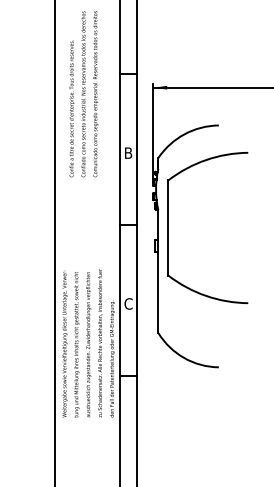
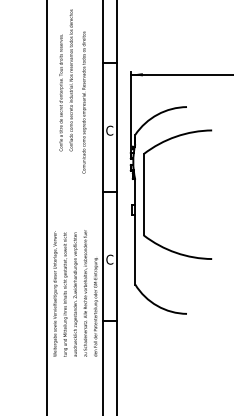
text: (95, 94) -> (84, 102), moved
text: (128, 152) -> (109, 130), B -> C

